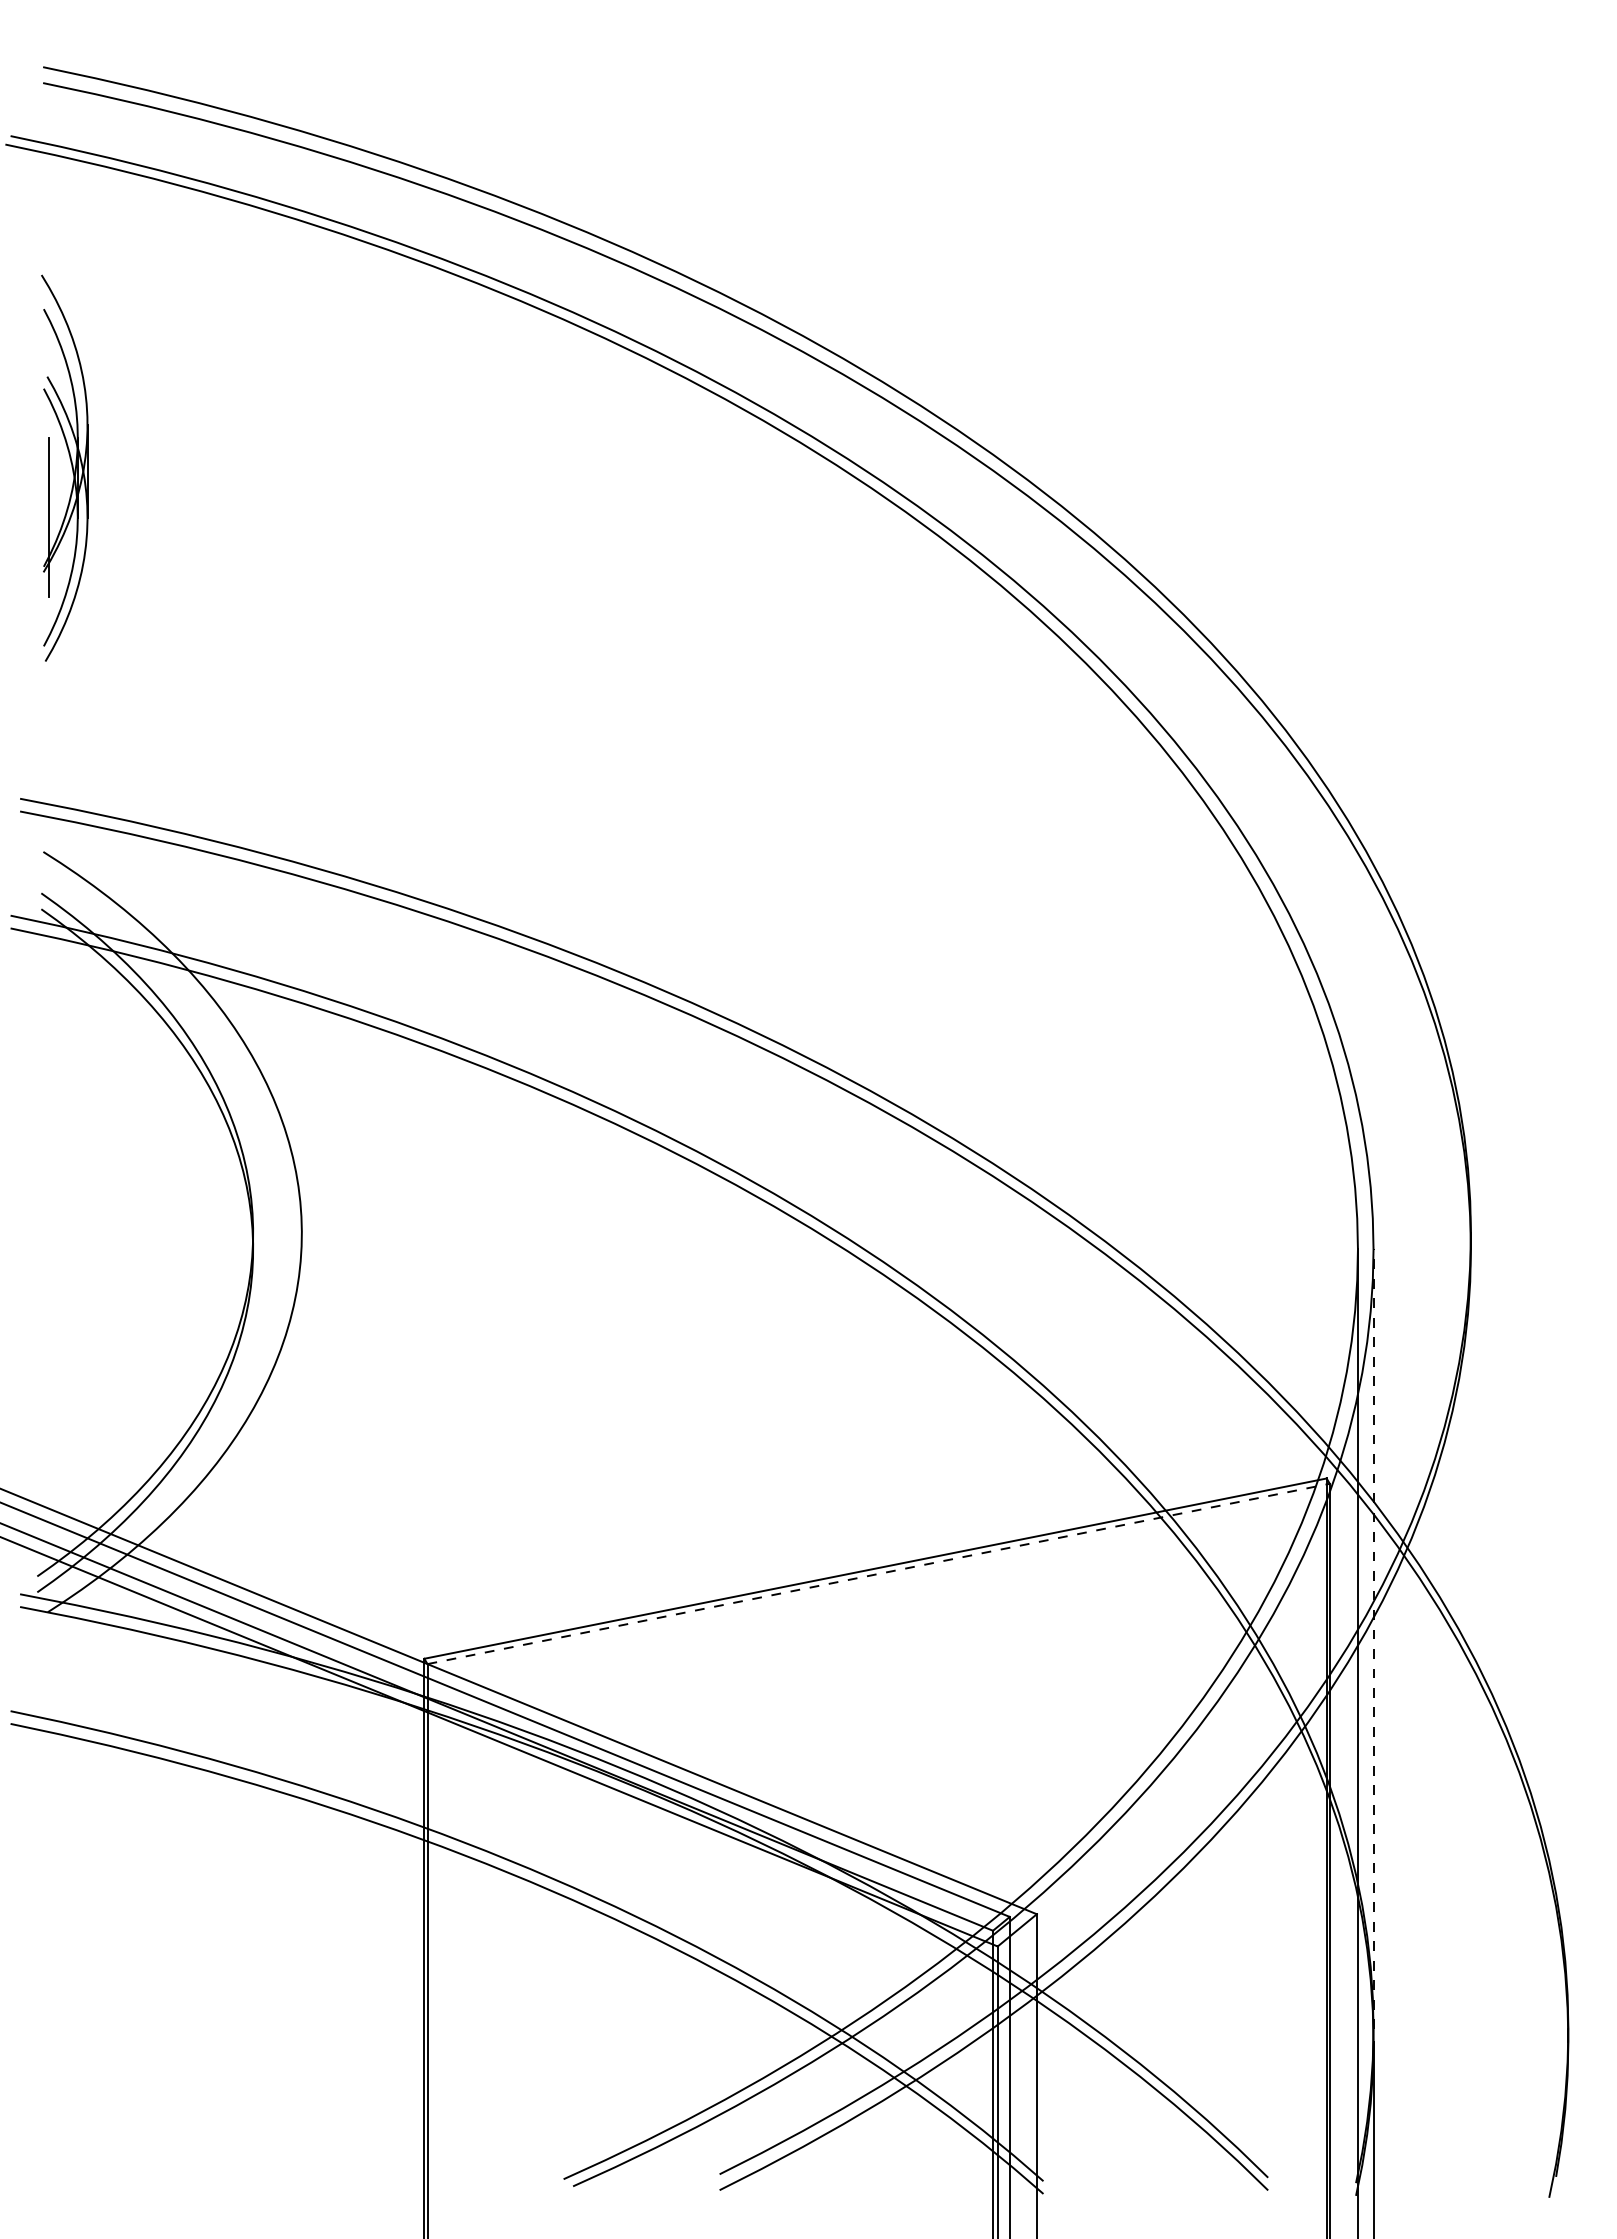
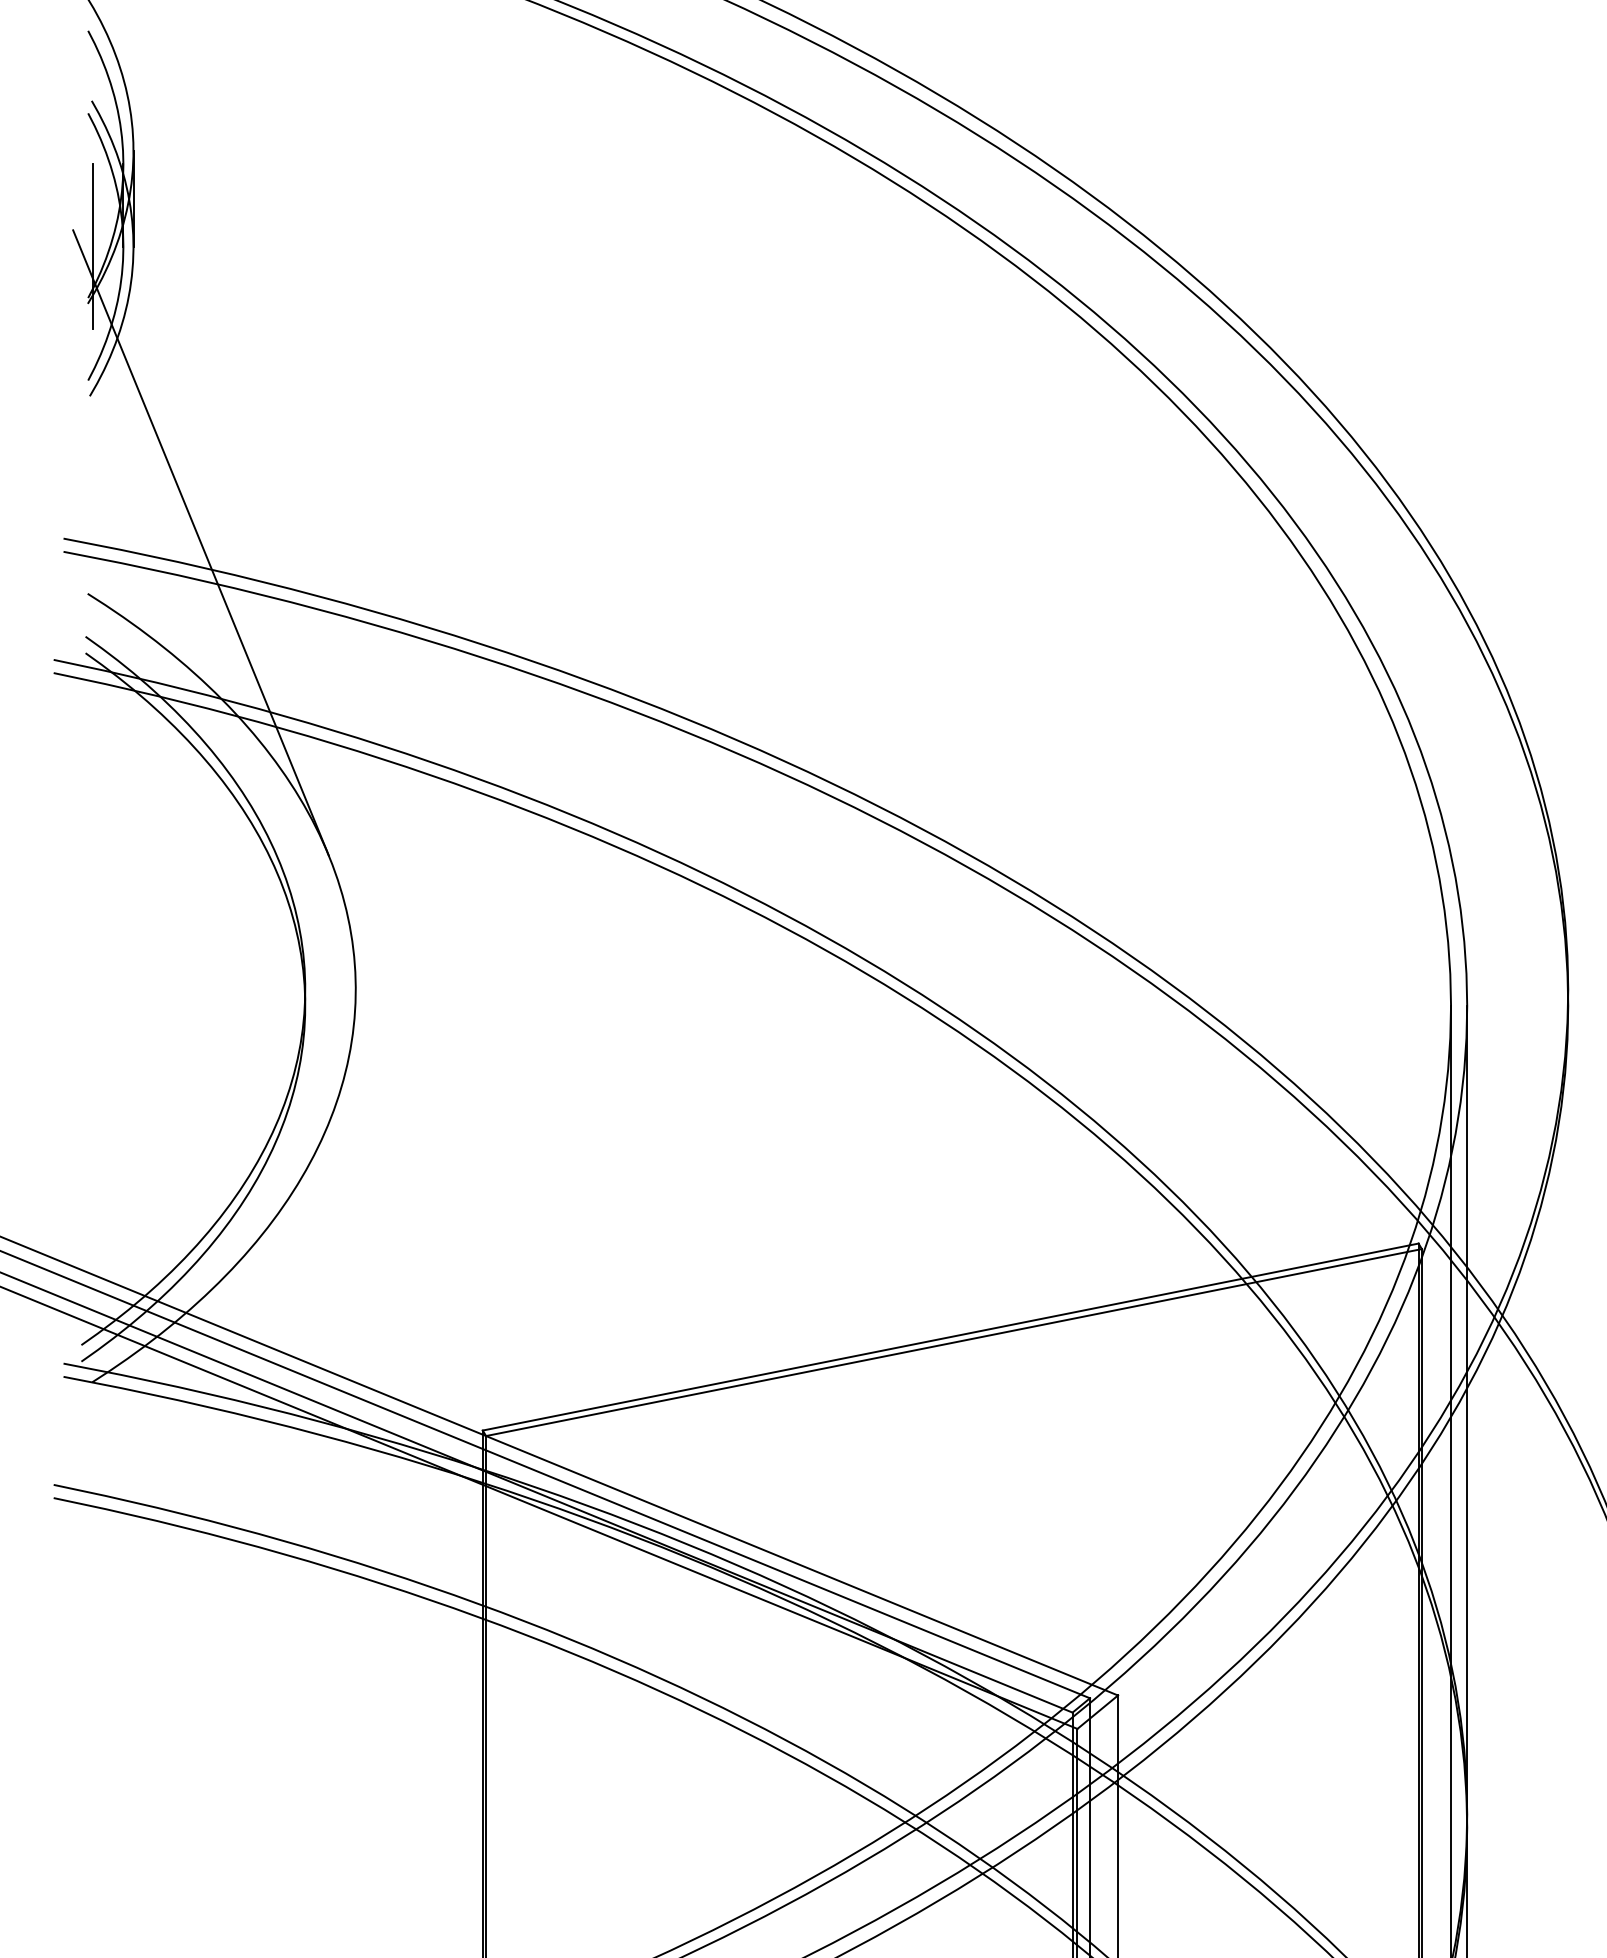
line: (152, 802) -> (200, 542), added
line: (879, 1573) -> (954, 1342), dashed -> solid
line: (1373, 1639) -> (1467, 1410), dashed -> solid

